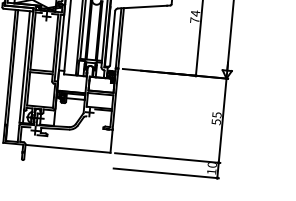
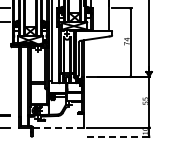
line: (68, 148) -> (58, 127), solid -> dashed
line: (166, 172) -> (118, 136), solid -> dashed

